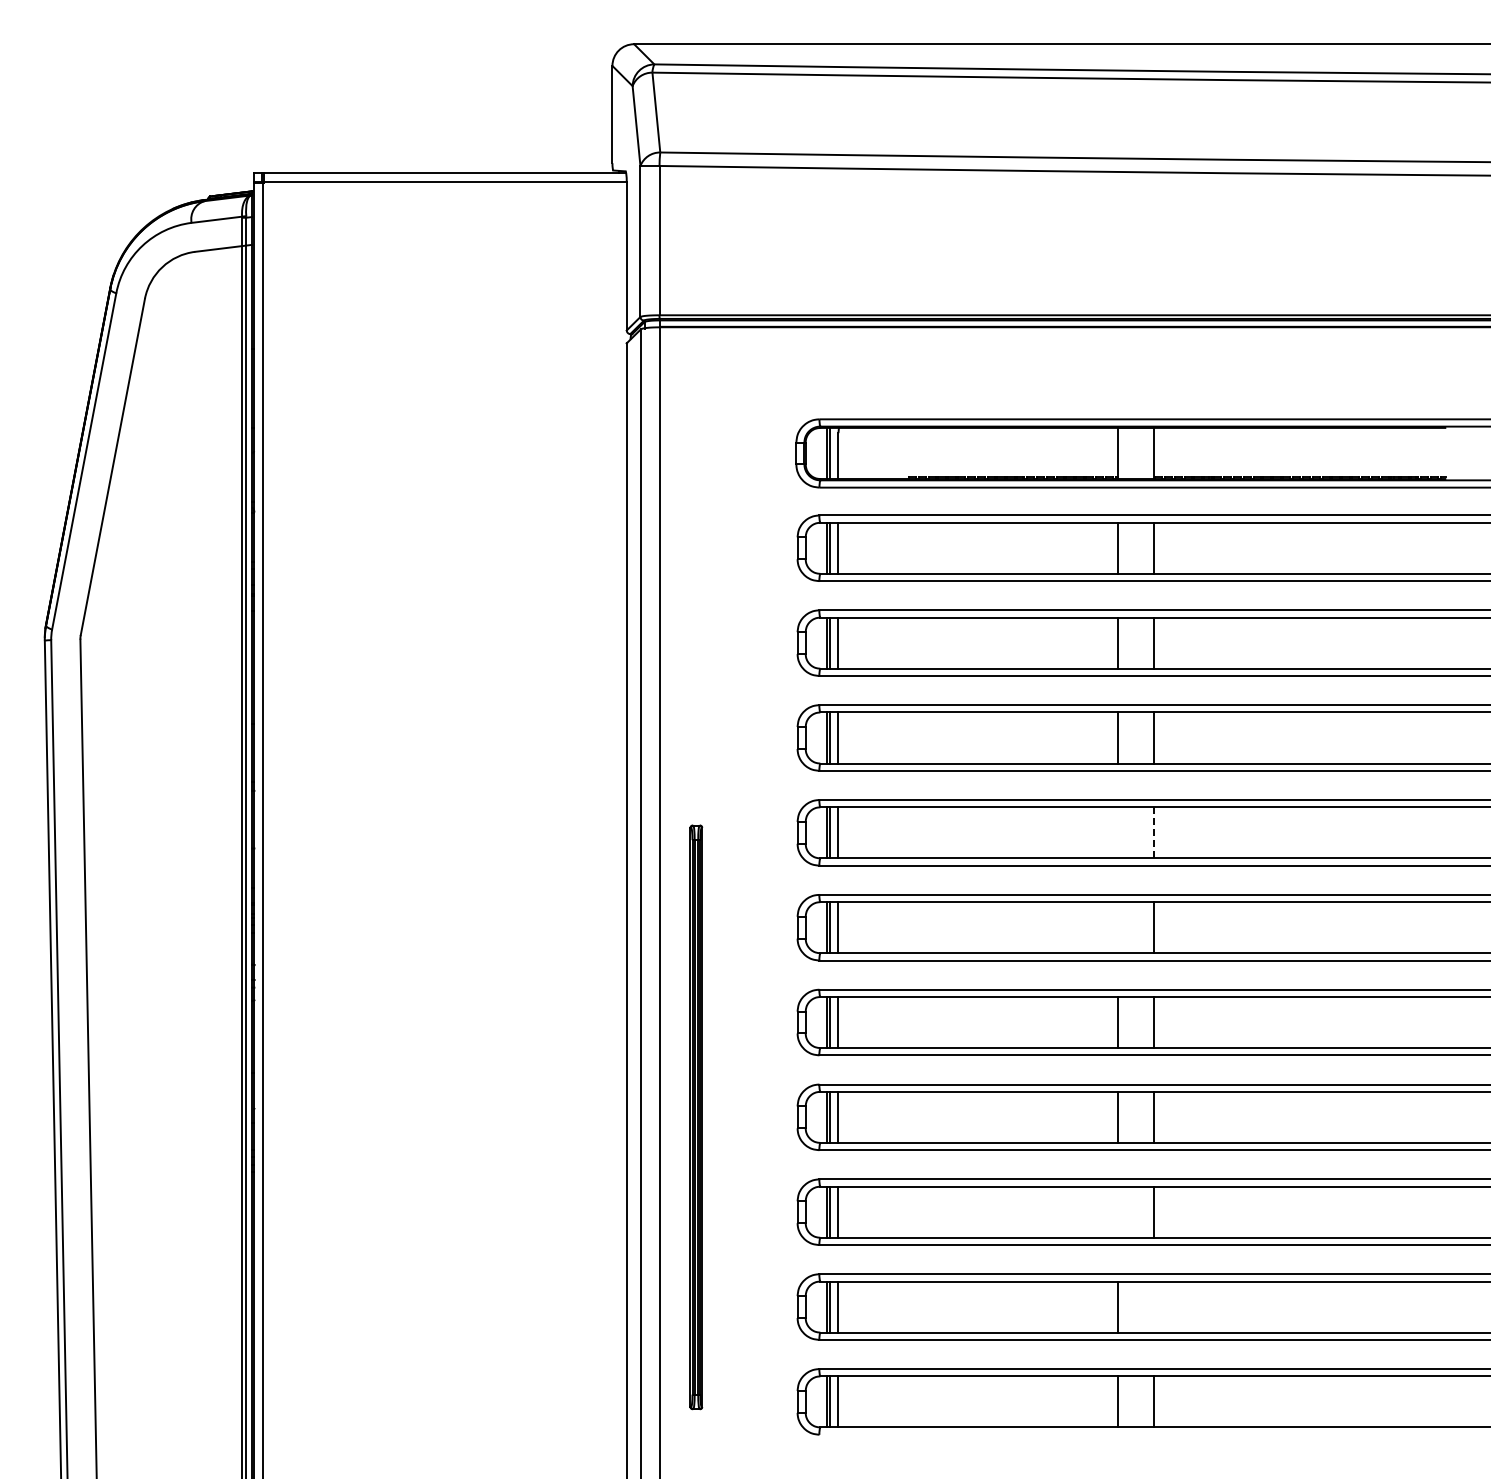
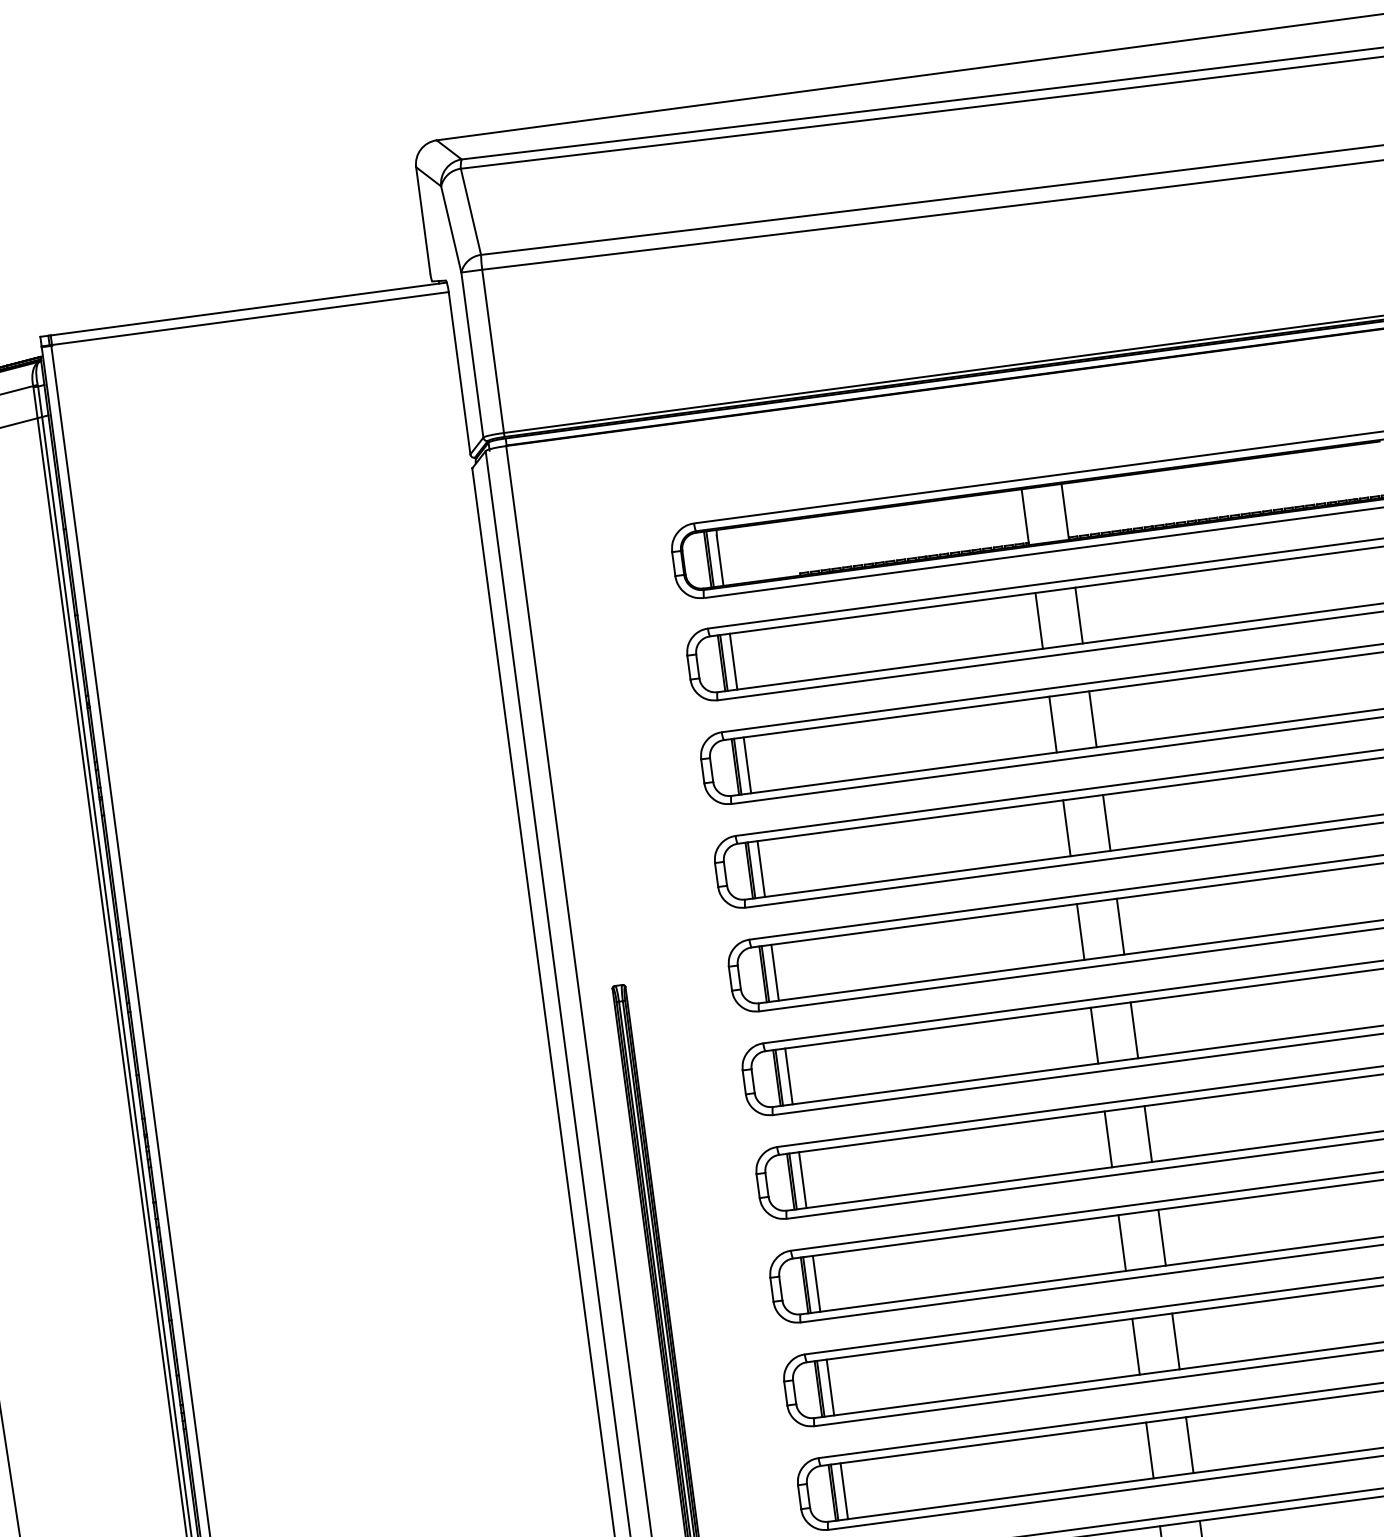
line: (1117, 832) -> (1080, 931), added
line: (1154, 832) -> (1120, 926), dashed -> solid
line: (1117, 927) -> (1094, 1035), added
line: (1117, 1211) -> (1135, 1346), added
line: (1154, 1306) -> (1189, 1444), added

